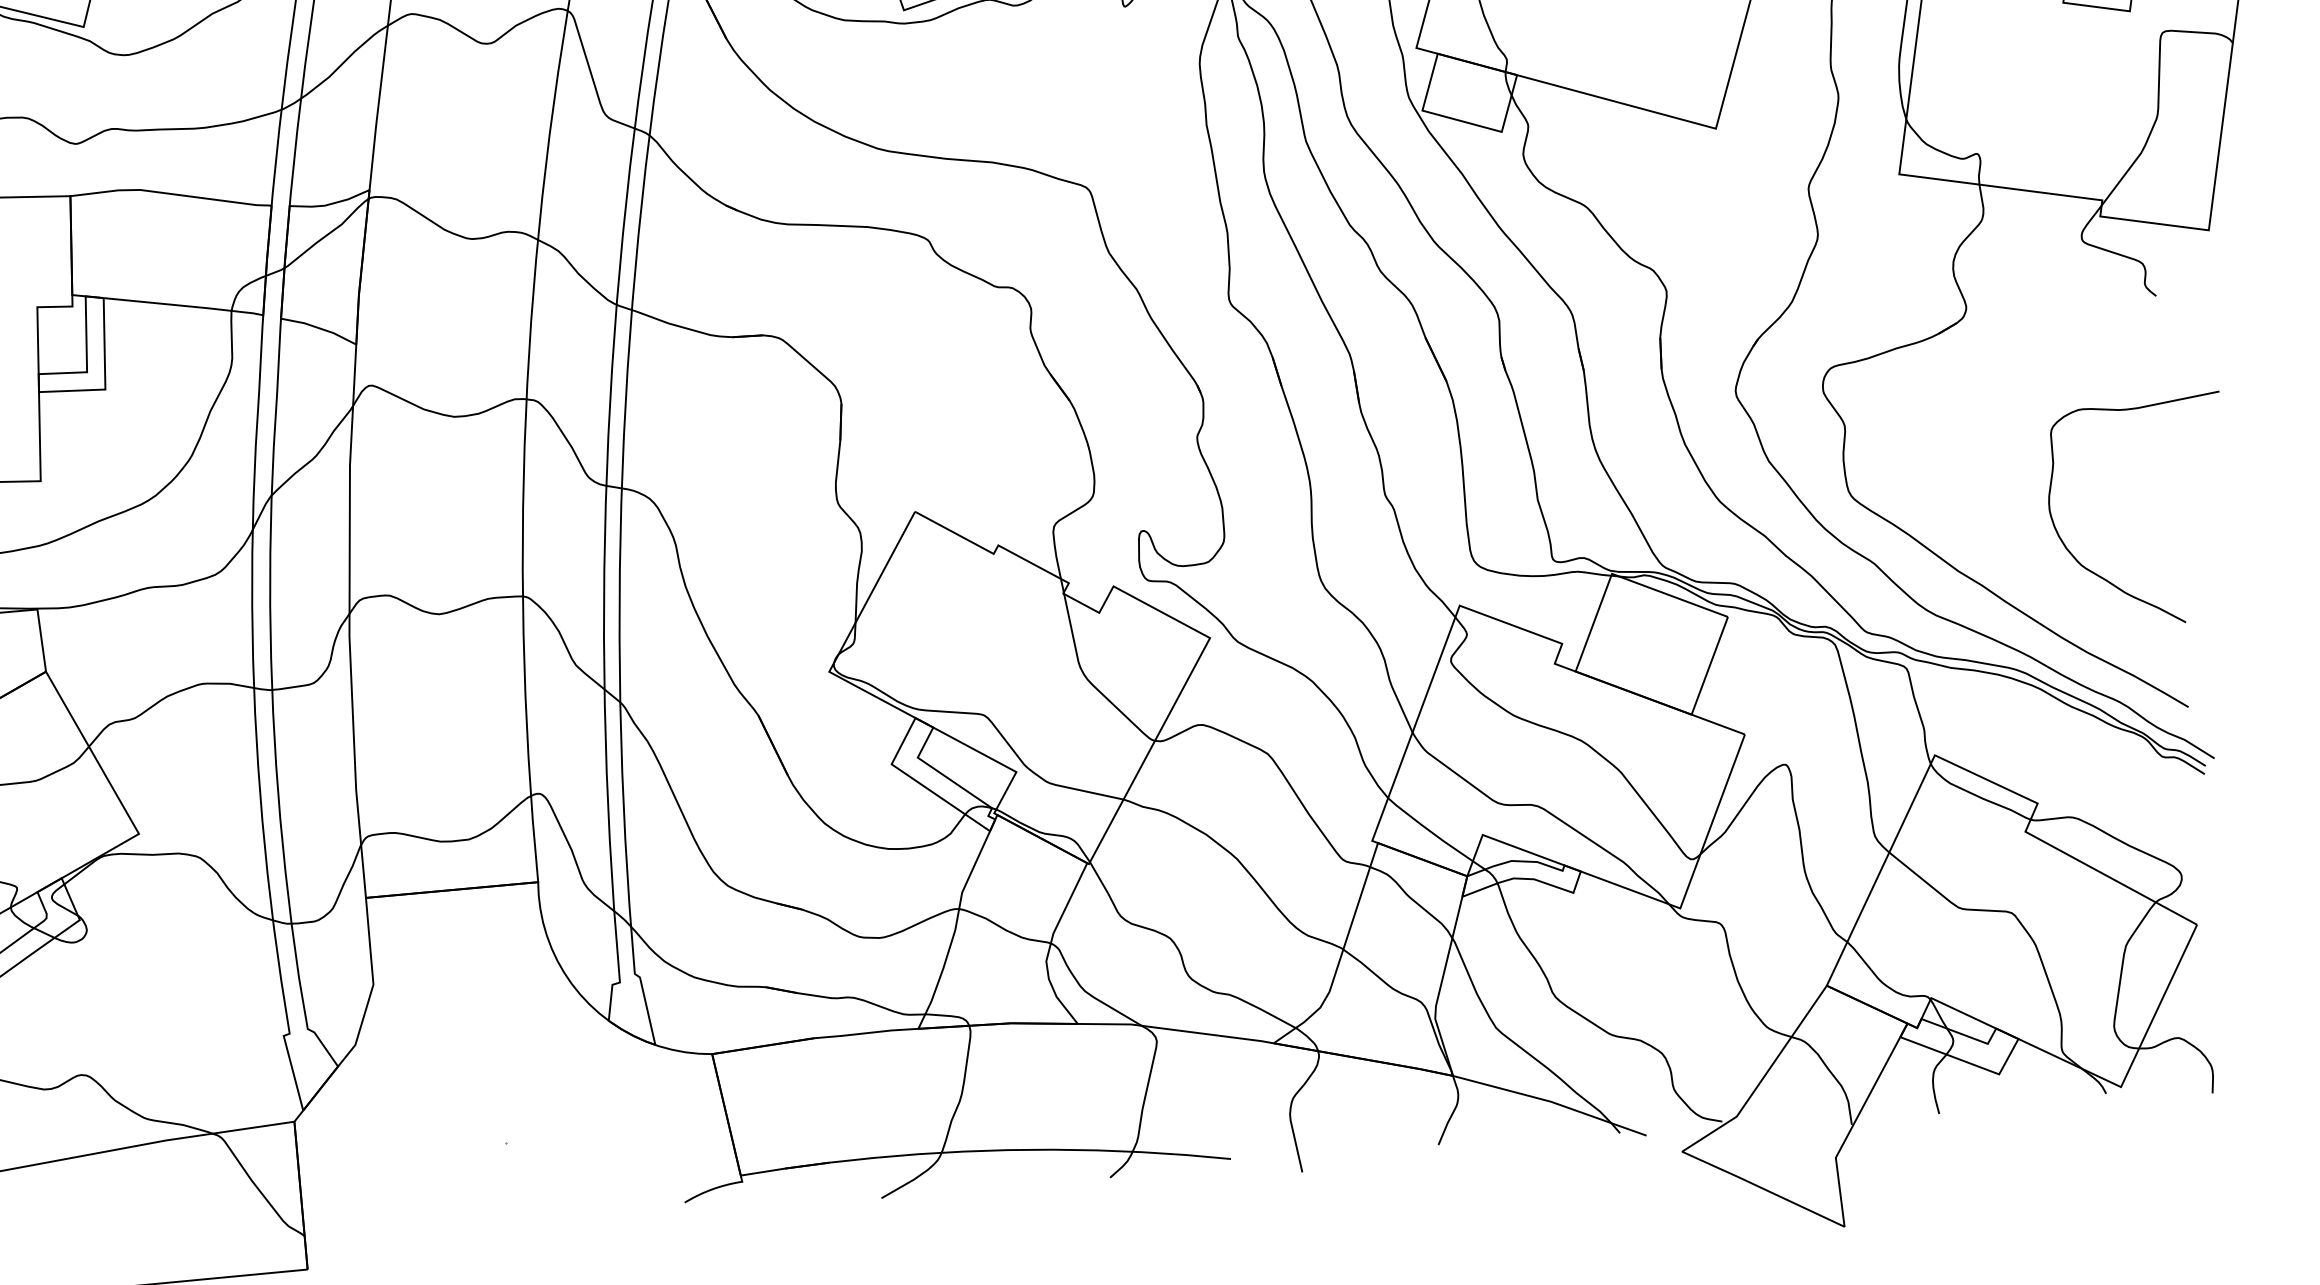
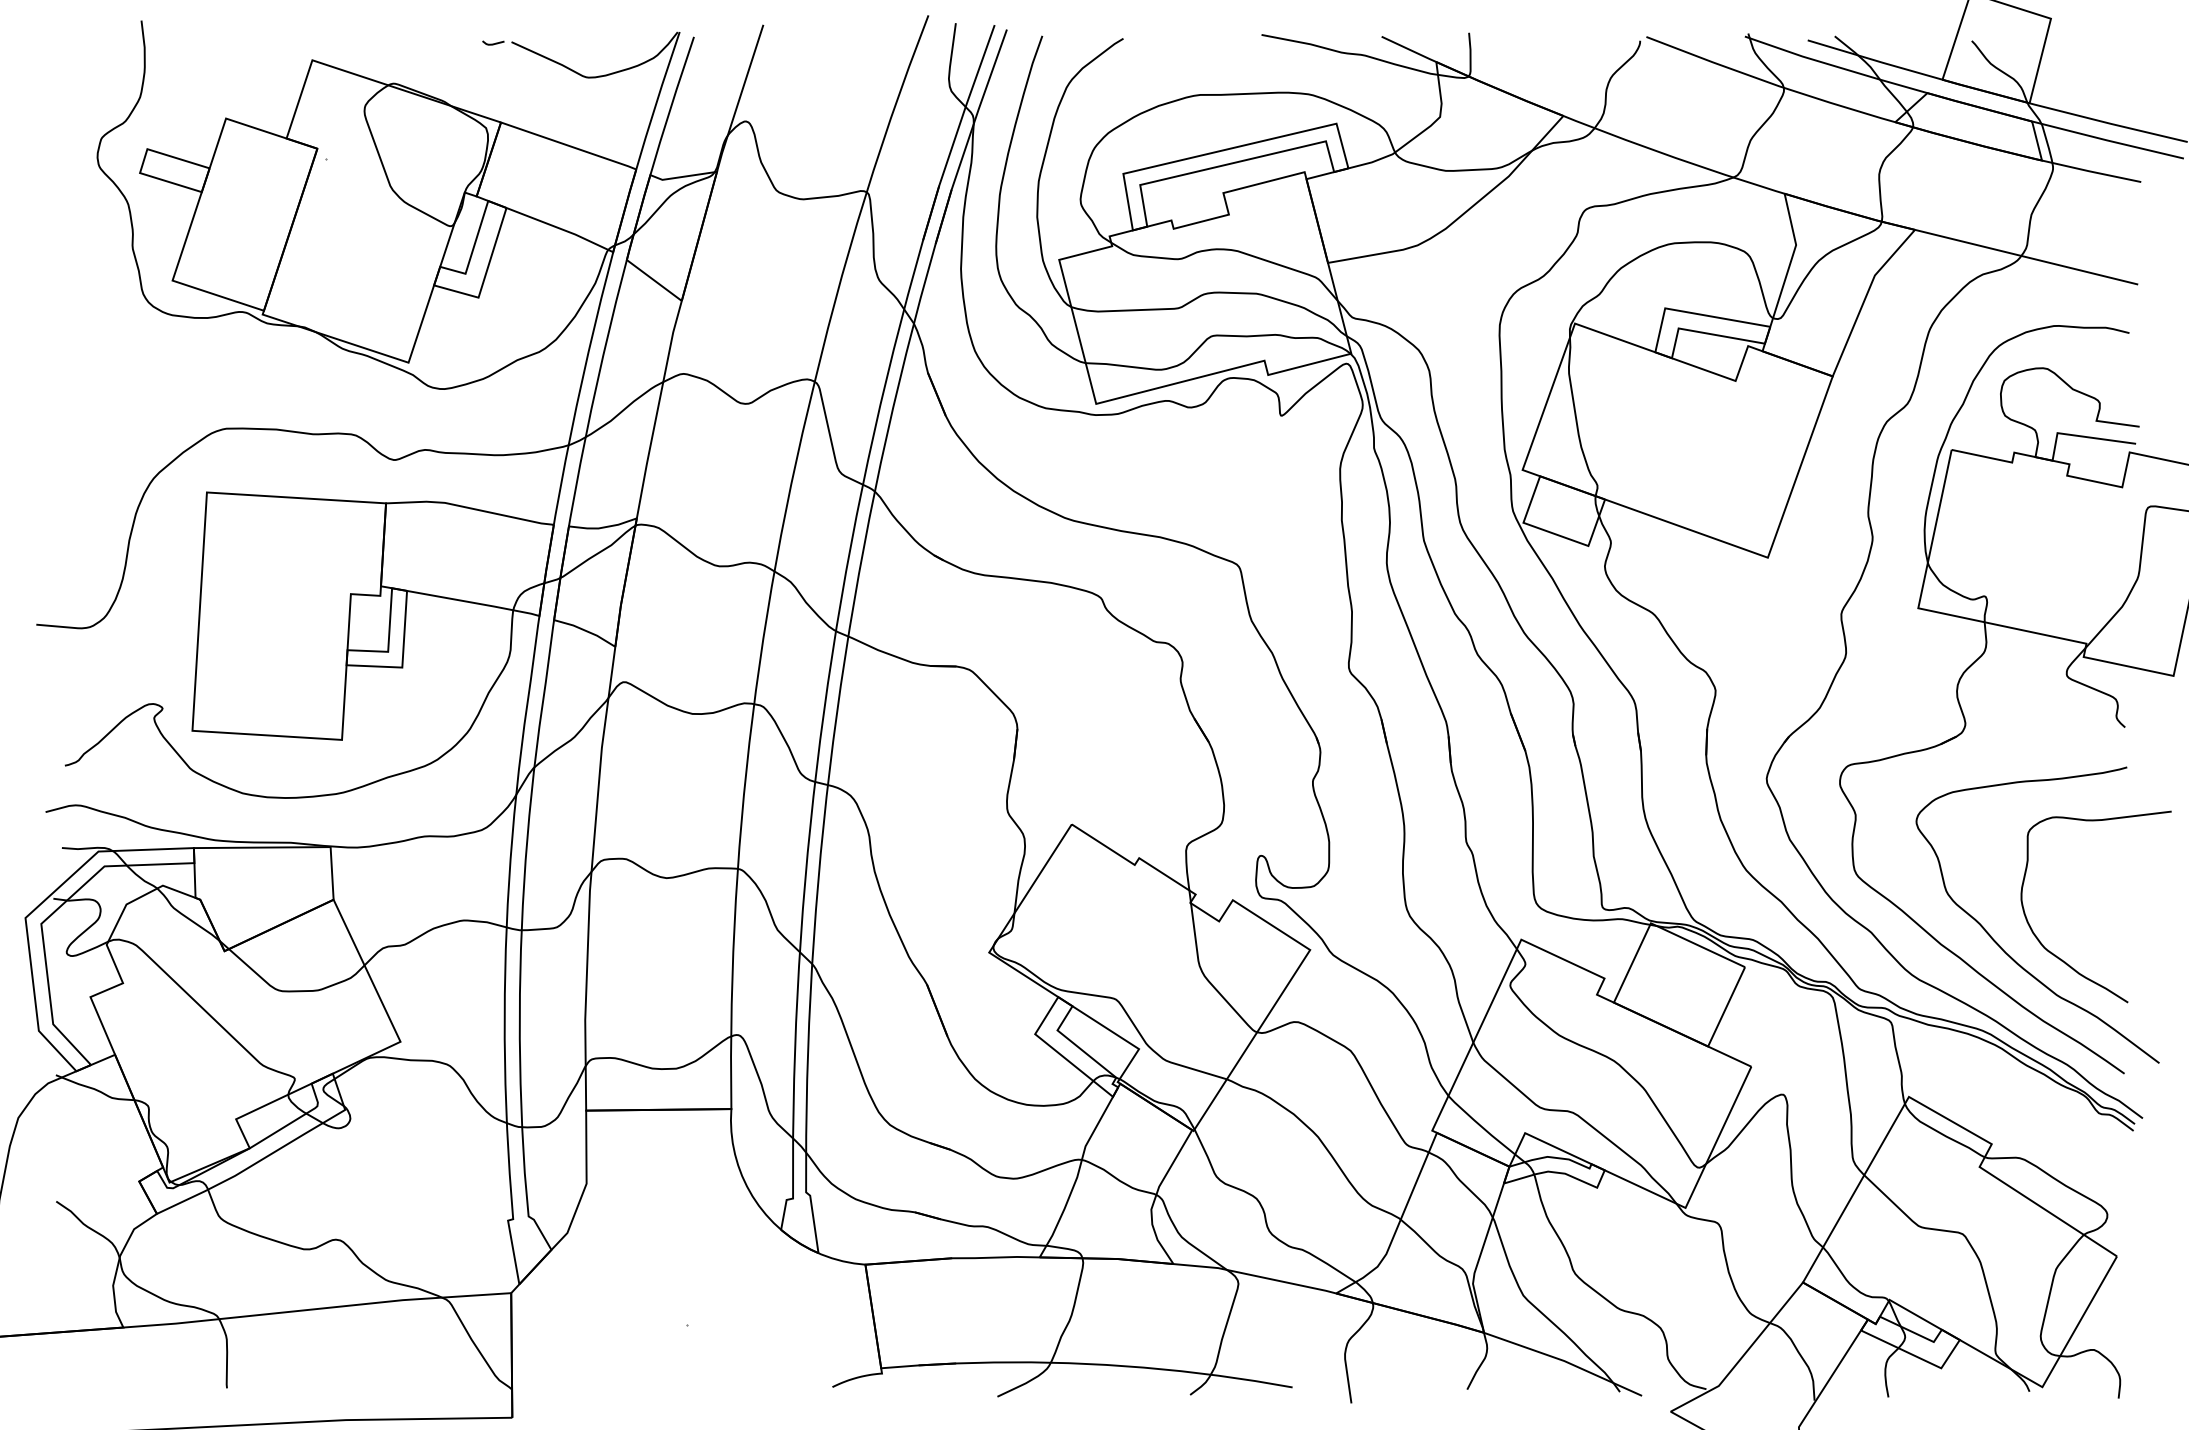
curve: (2030, 567) -> (2001, 946), added

